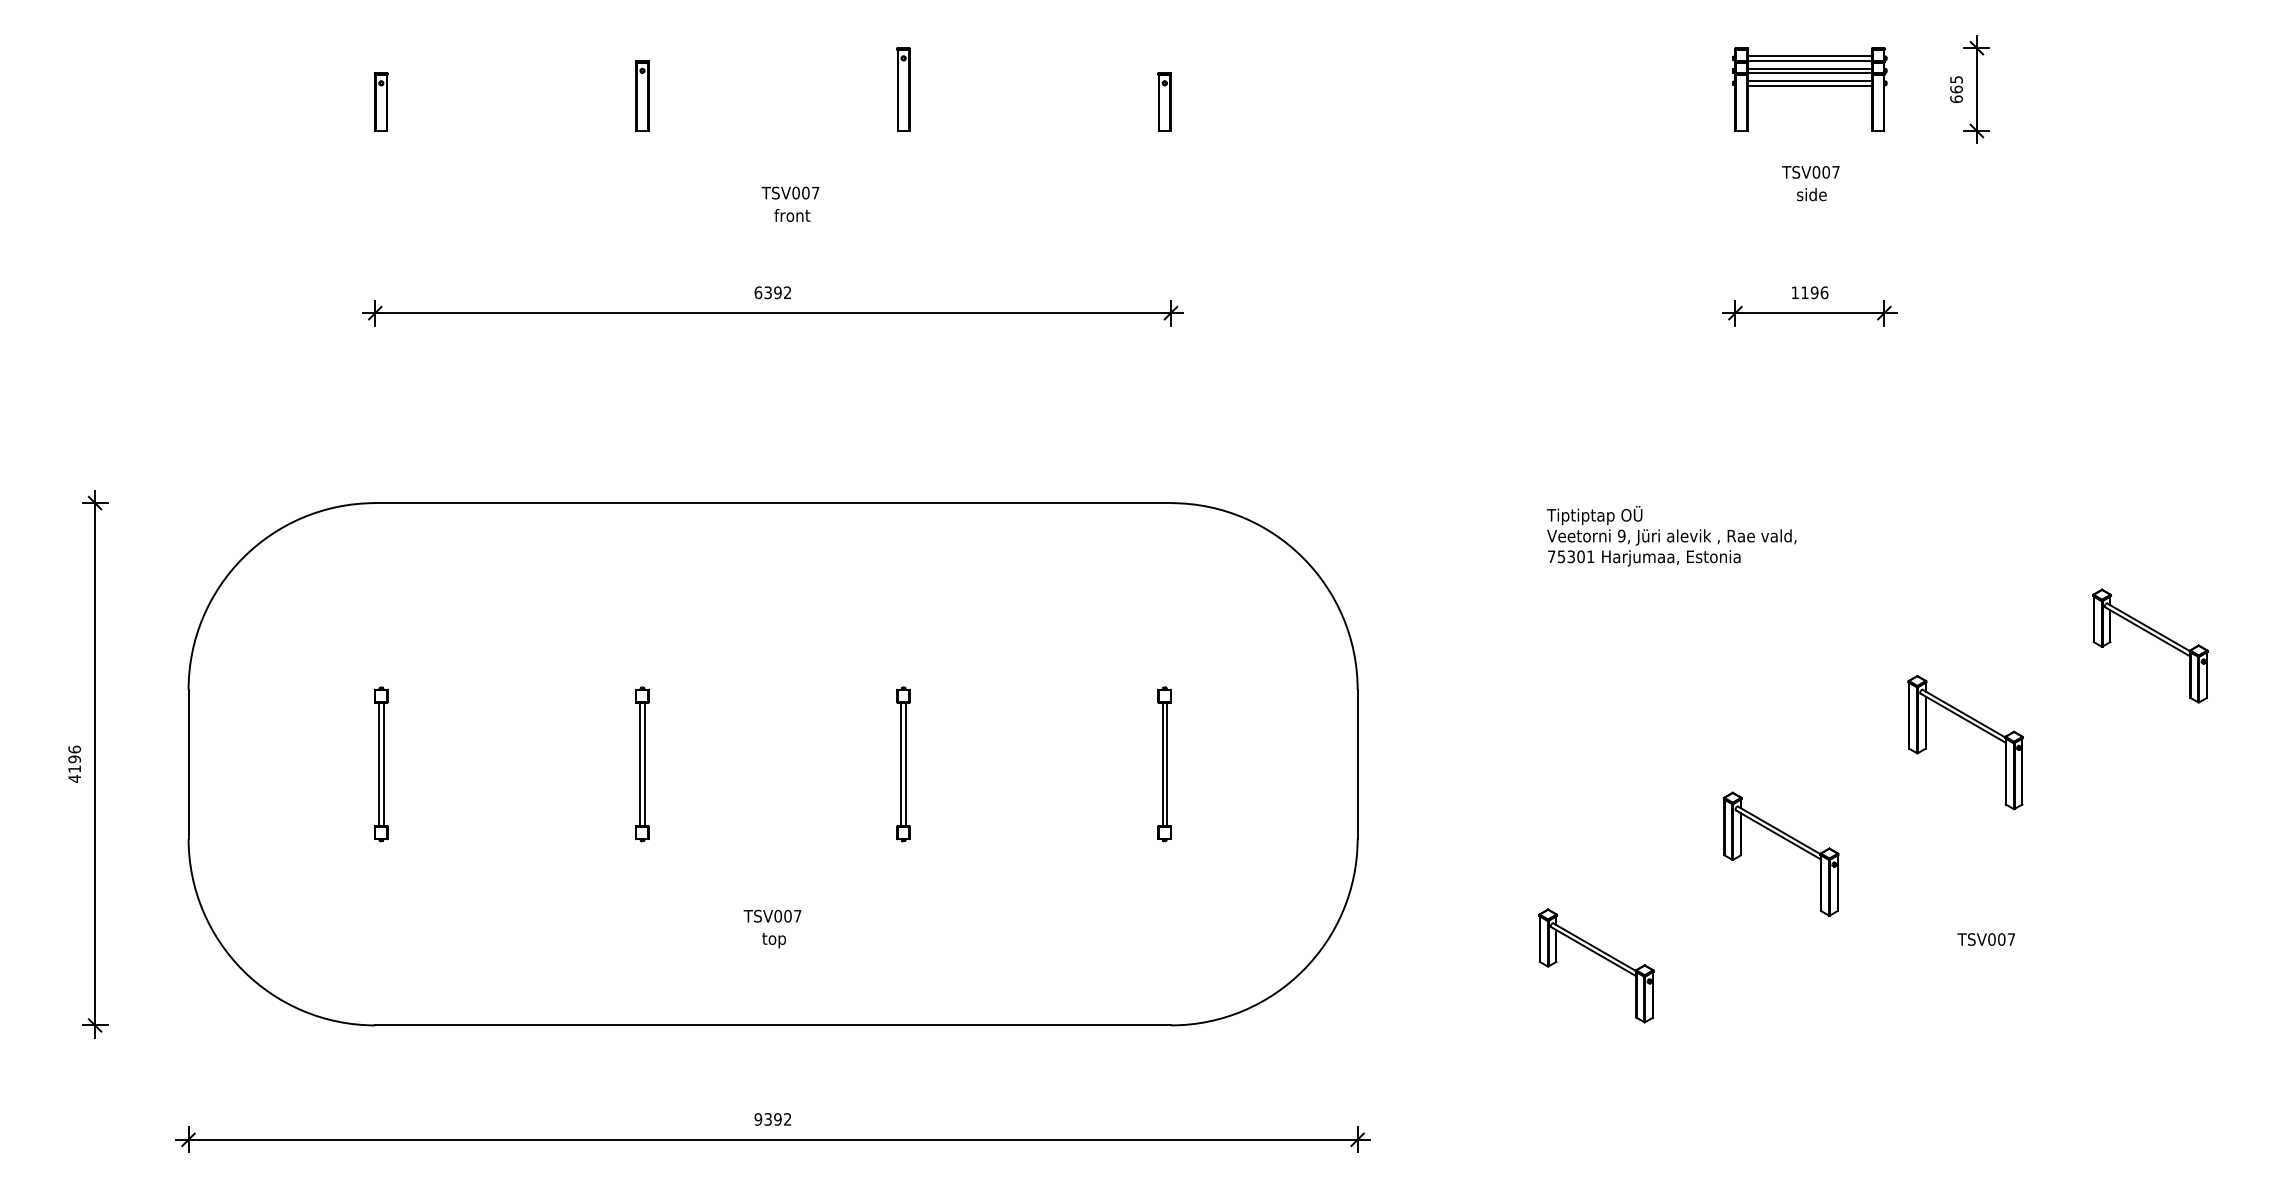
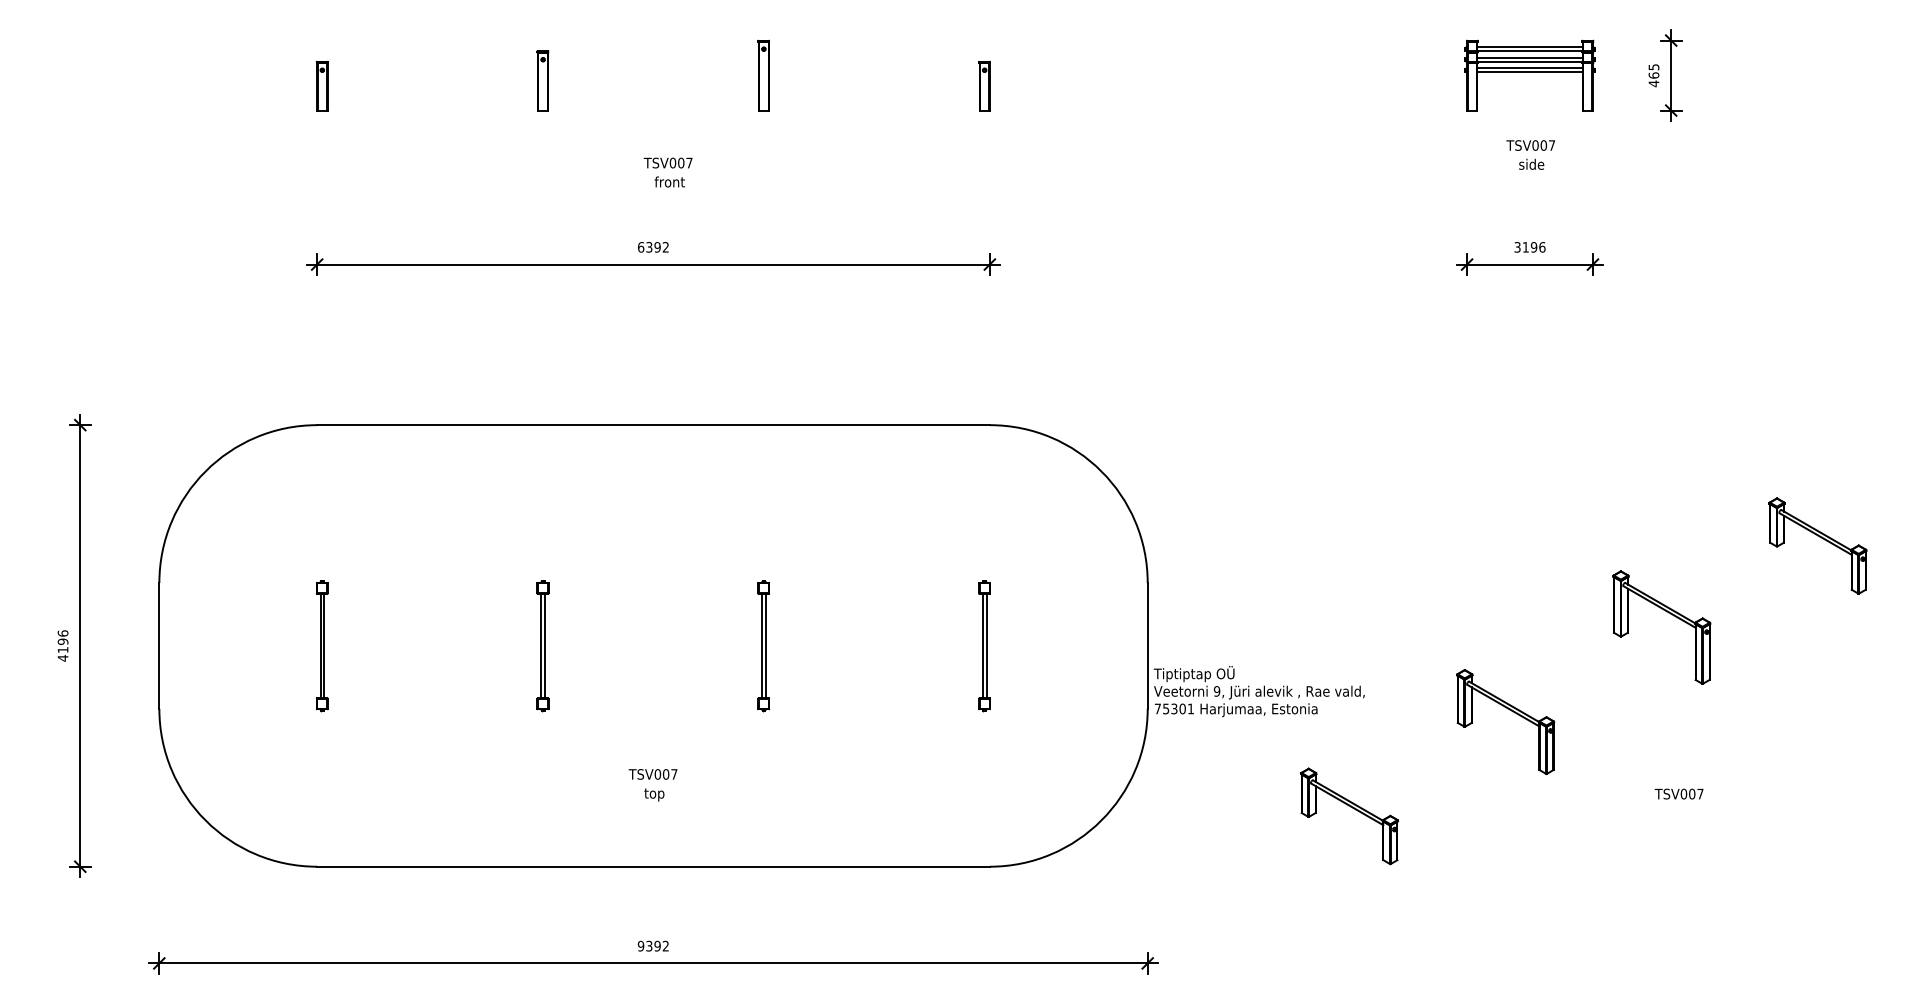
text: (1956, 99) -> (1653, 83), 665 -> 465
text: (1794, 292) -> (1517, 247), 1196 -> 3196
text: (1671, 536) -> (1259, 691), moved

